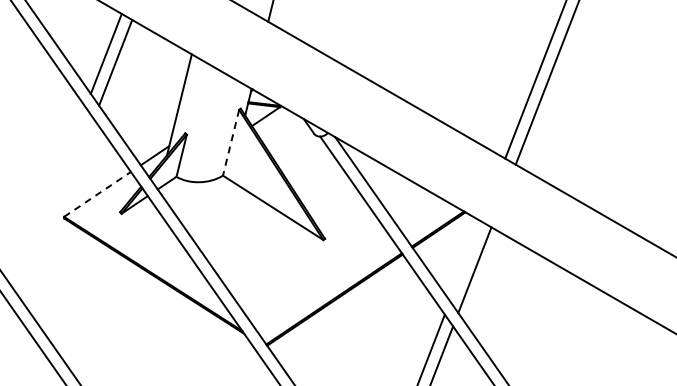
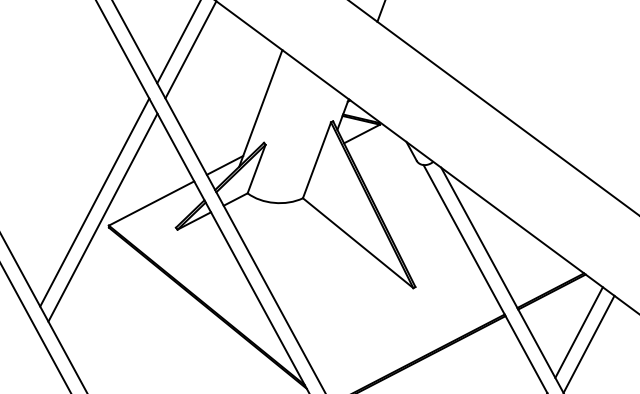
line: (231, 142) -> (317, 160), dashed -> solid
line: (97, 194) -> (151, 203), dashed -> solid
line: (49, 198) -> (94, 201), added
line: (57, 210) -> (101, 217), added
line: (465, 261) -> (579, 332), added

